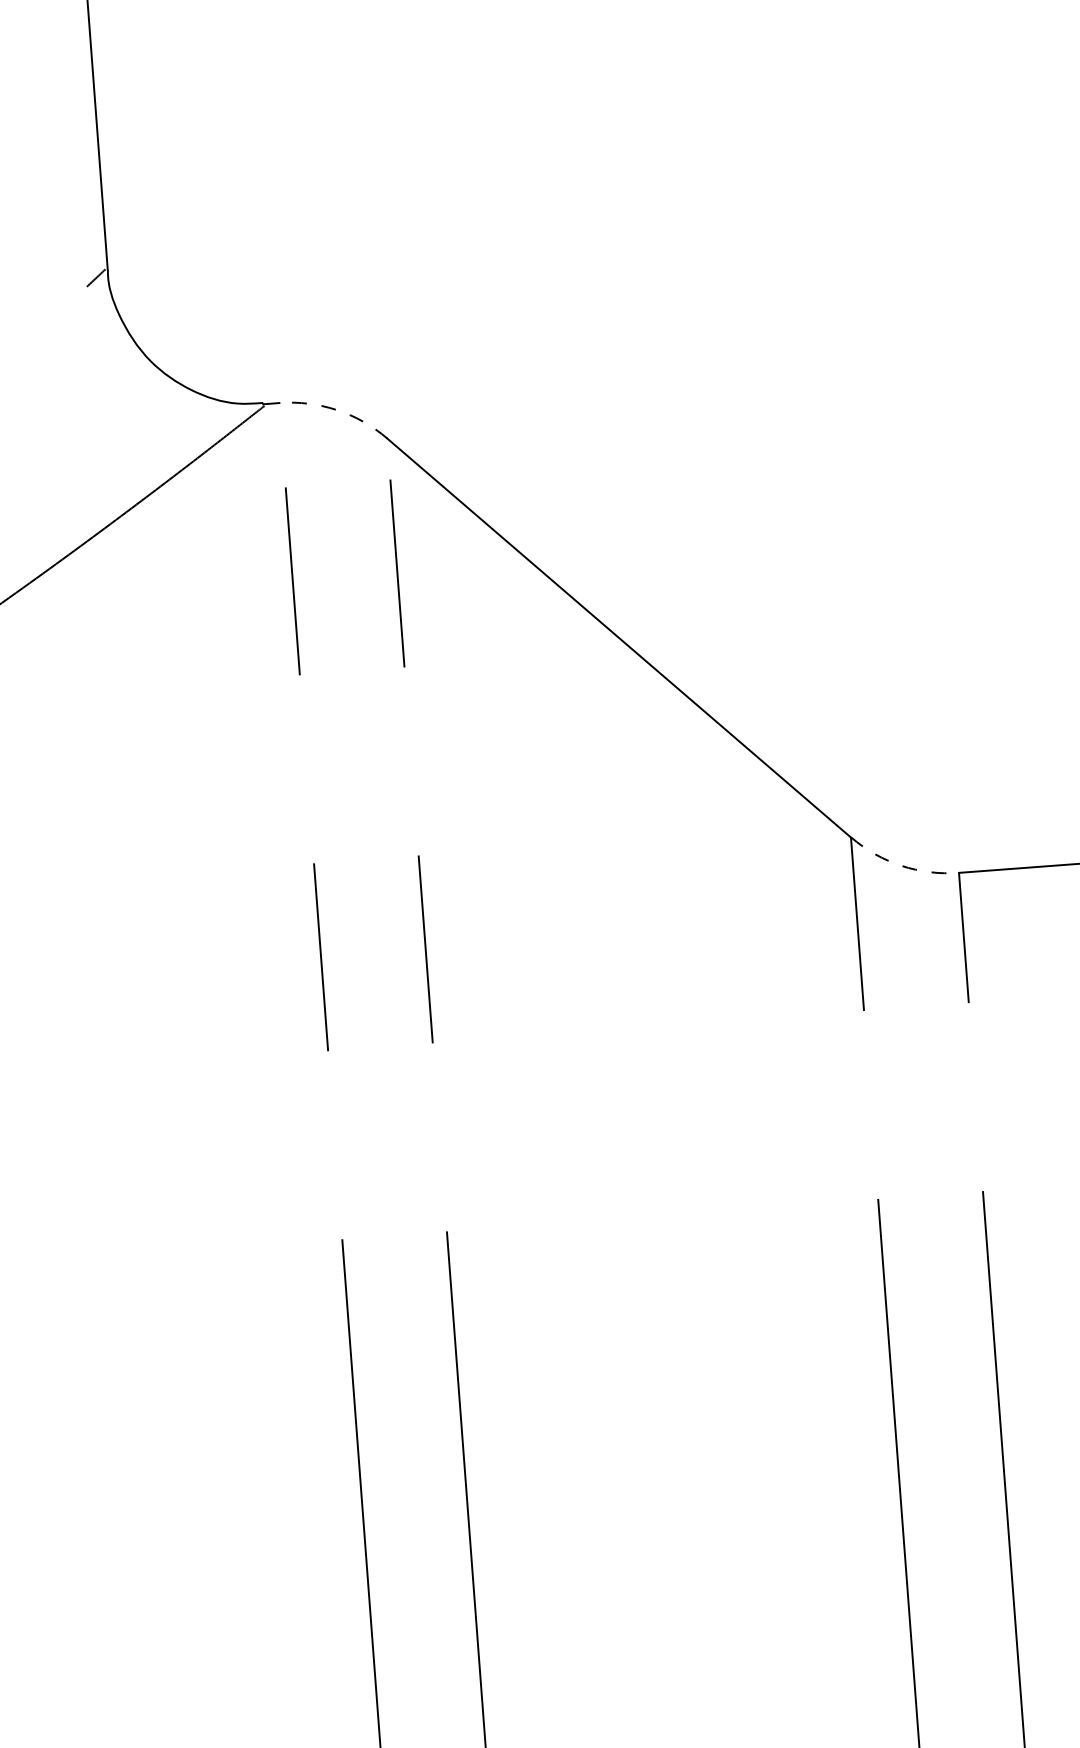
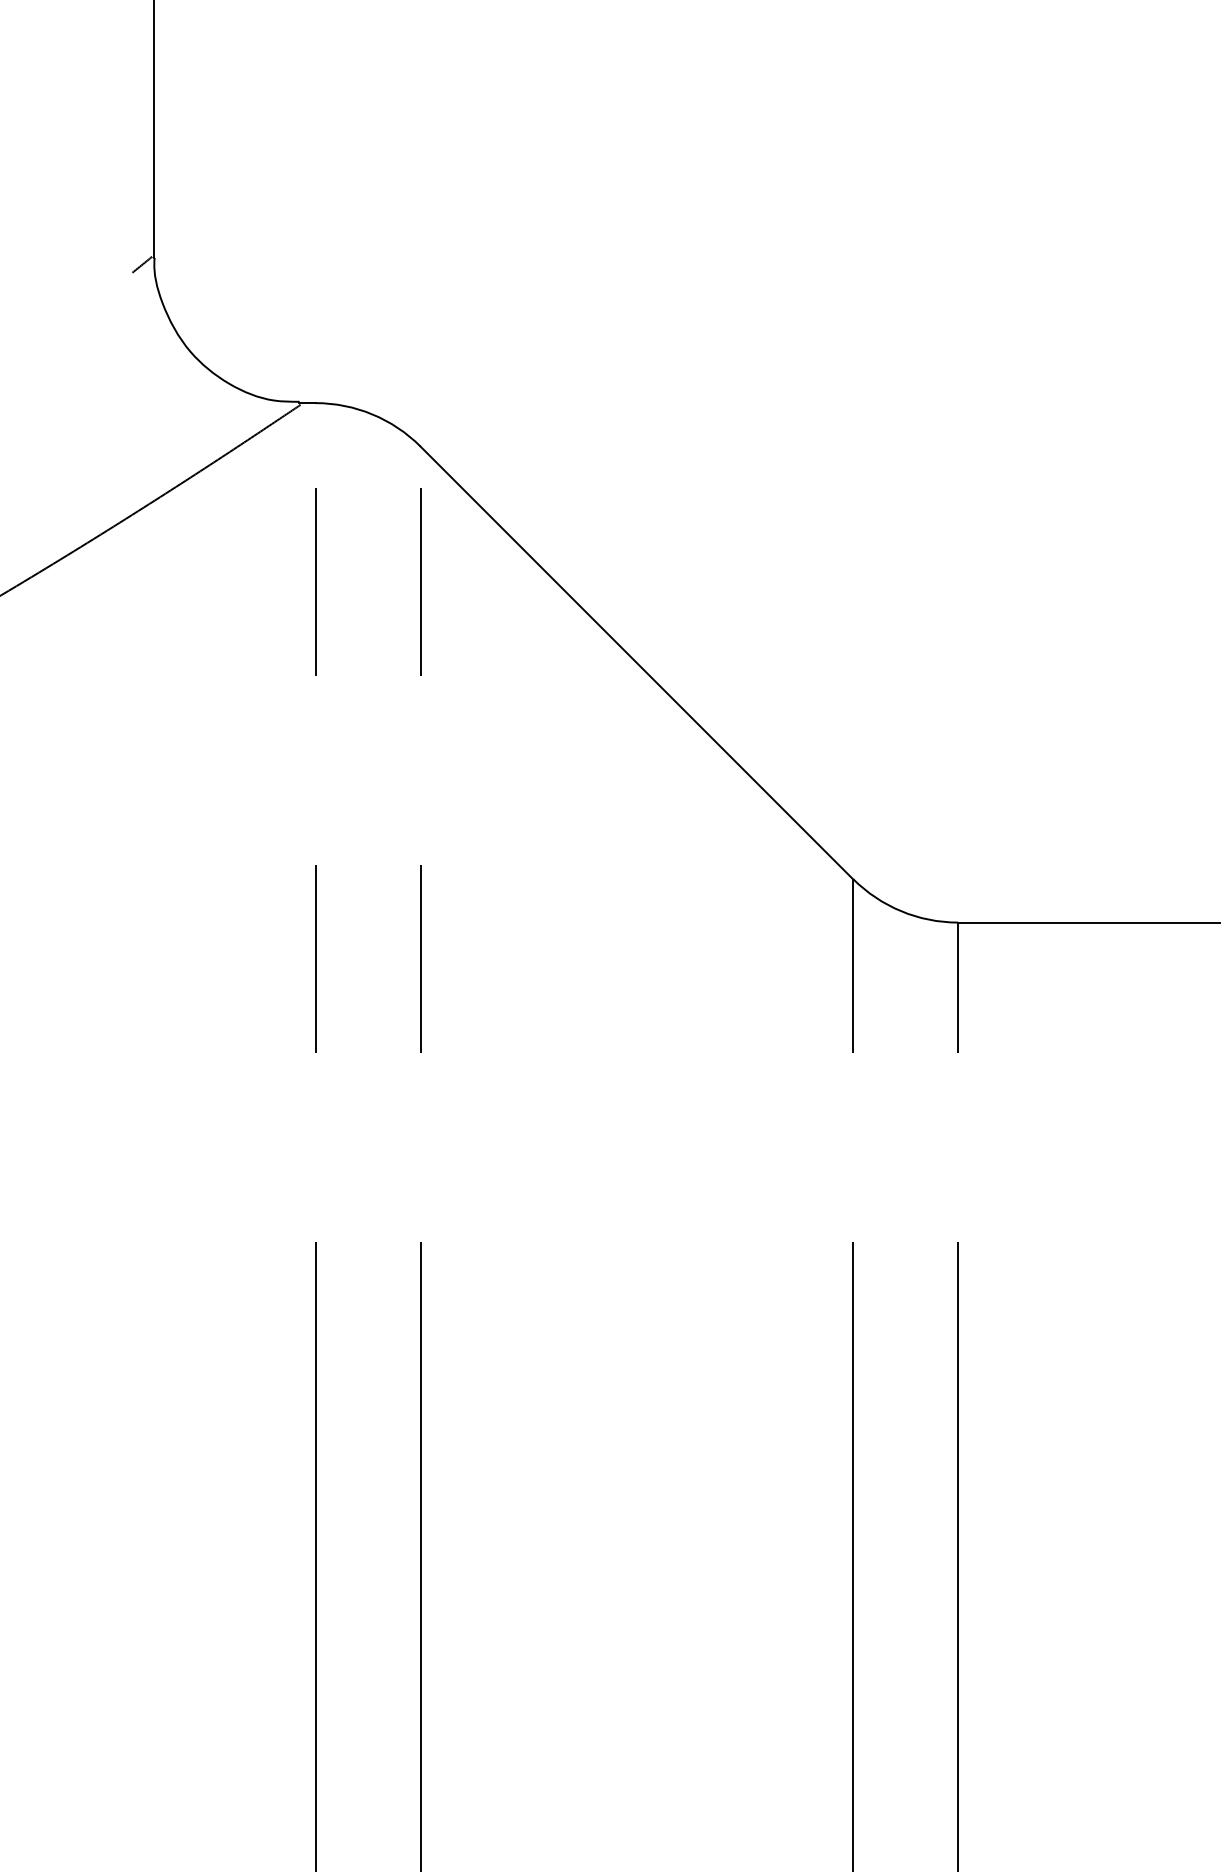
arc: (336, 410) -> (372, 414), dashed -> solid
arc: (901, 866) -> (901, 911), dashed -> solid

